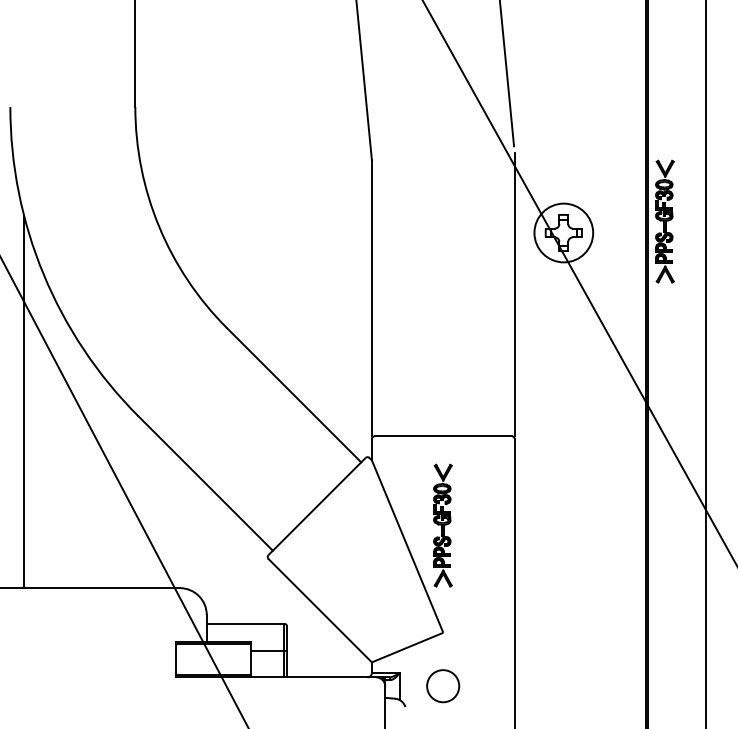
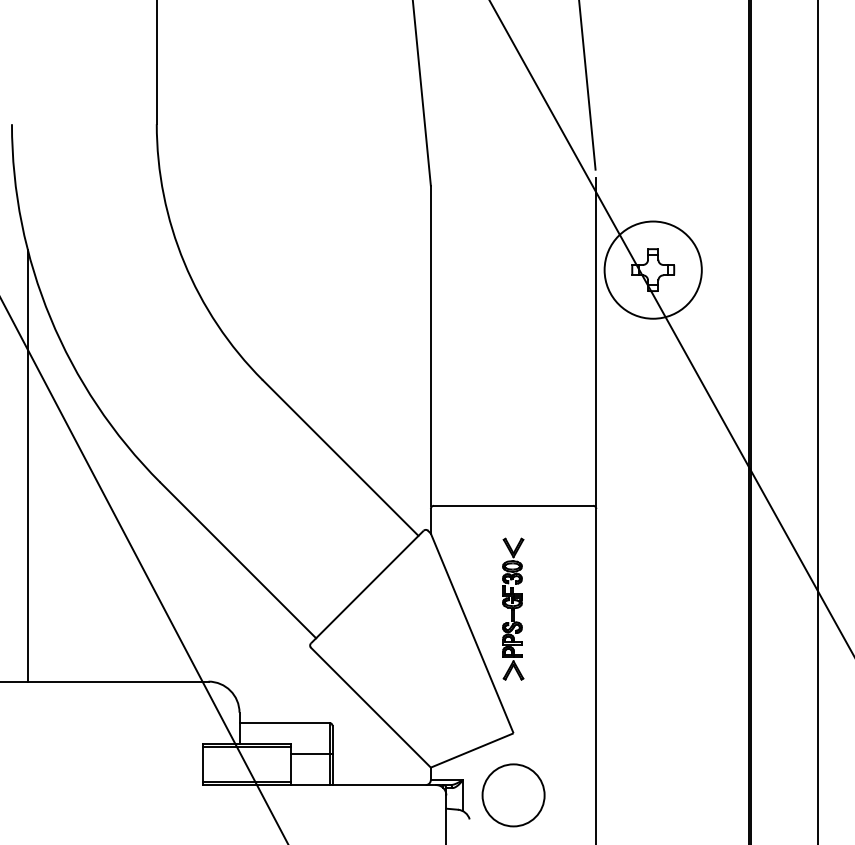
part: (664, 221) -> (769, 256), removed
circle: (563, 232) -> (652, 269), size x1.43
circle: (442, 685) -> (512, 794), size x1.67

